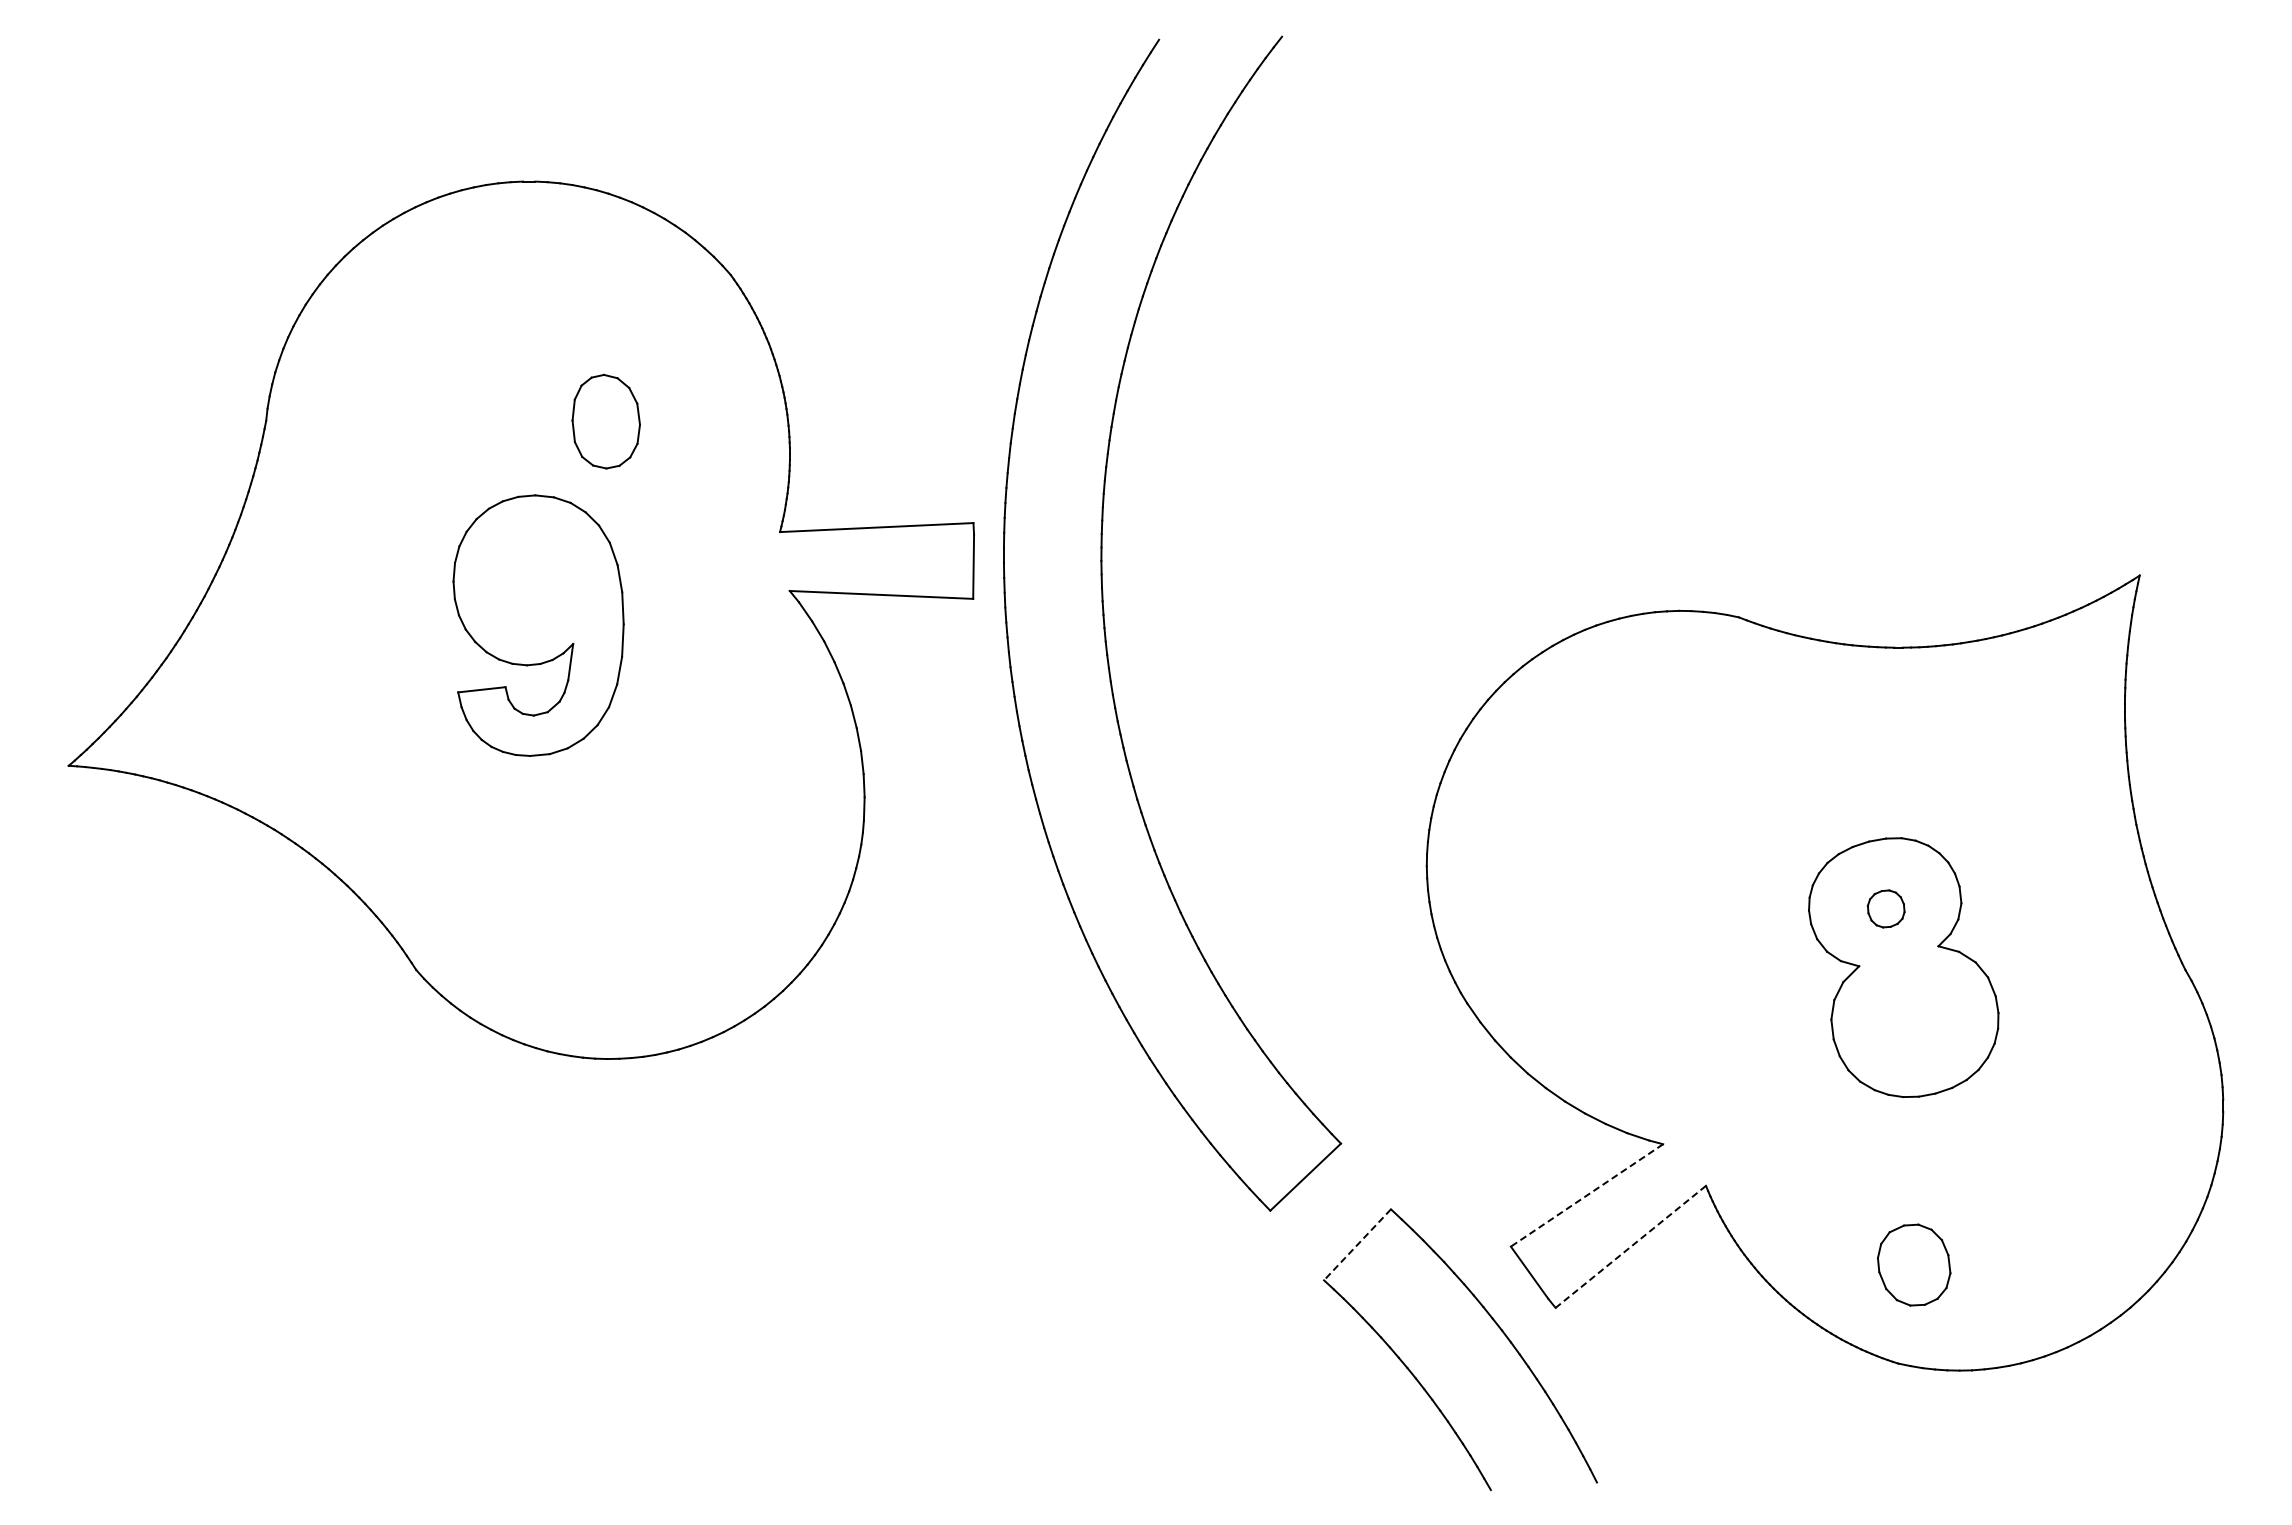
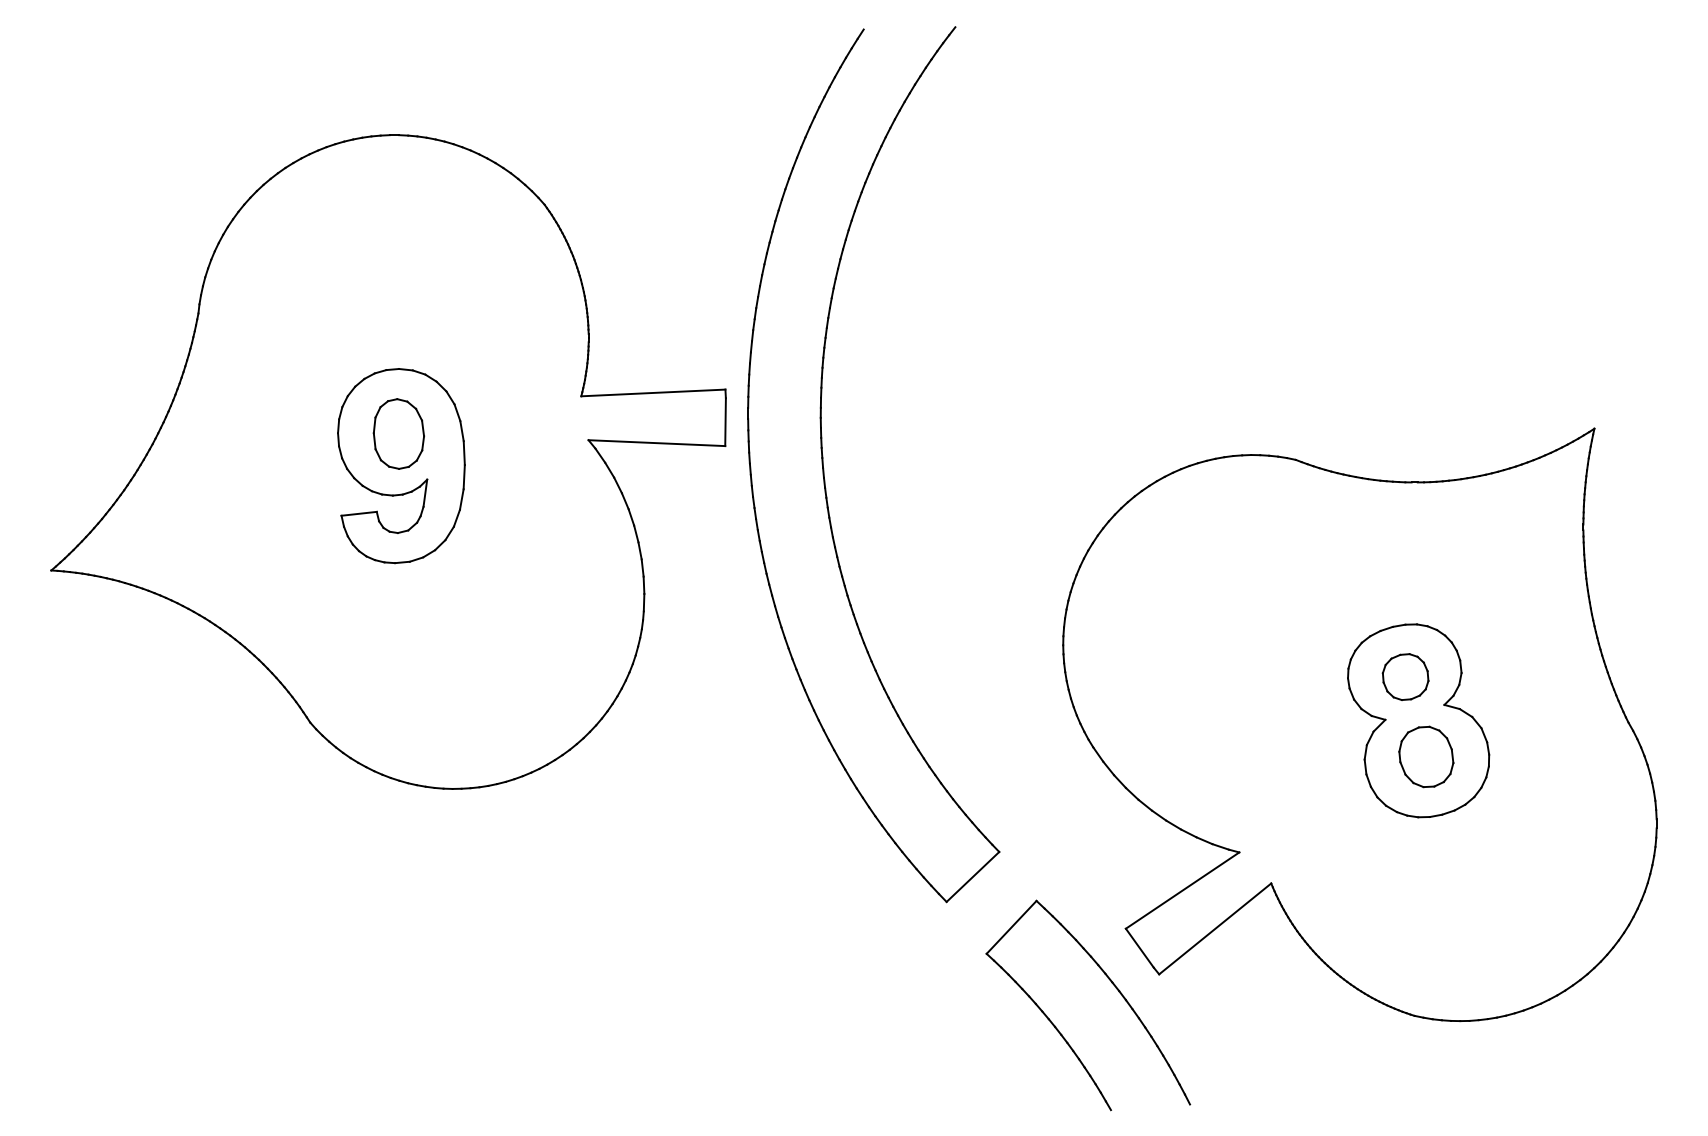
part: (605, 421) -> (398, 433), moved
part: (1885, 908) -> (1405, 676), size x1.67
line: (1587, 1195) -> (1182, 890), dashed -> solid
line: (1357, 1244) -> (1011, 927), dashed -> solid
line: (1630, 1246) -> (1215, 928), dashed -> solid
part: (1914, 1264) -> (1426, 756), moved

